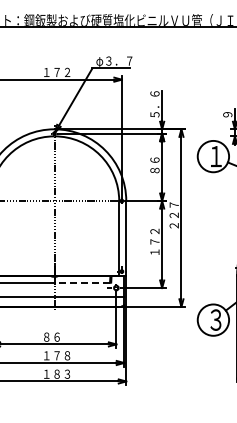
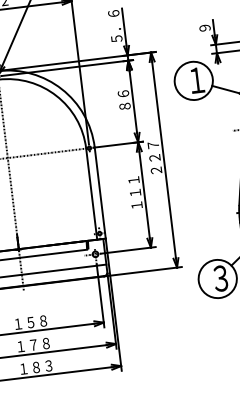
text: (154, 236) -> (134, 186), １７２ -> １１１
line: (82, 283) -> (53, 253), dashed -> solid
text: (57, 336) -> (31, 321), ８６ -> １５８

